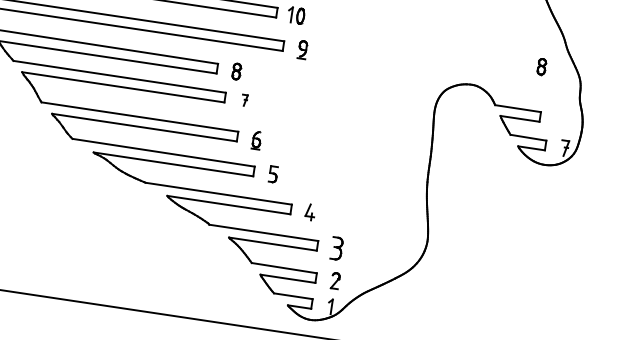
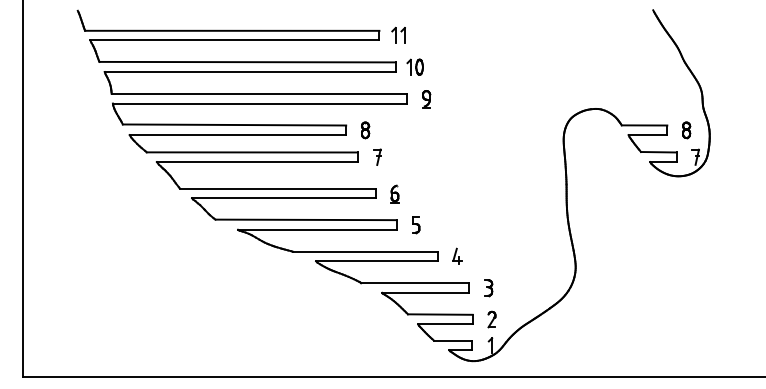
part: (541, 67) -> (686, 130), moved
part: (244, 99) -> (377, 156), size x1.43
part: (336, 249) -> (488, 288), size x0.71

